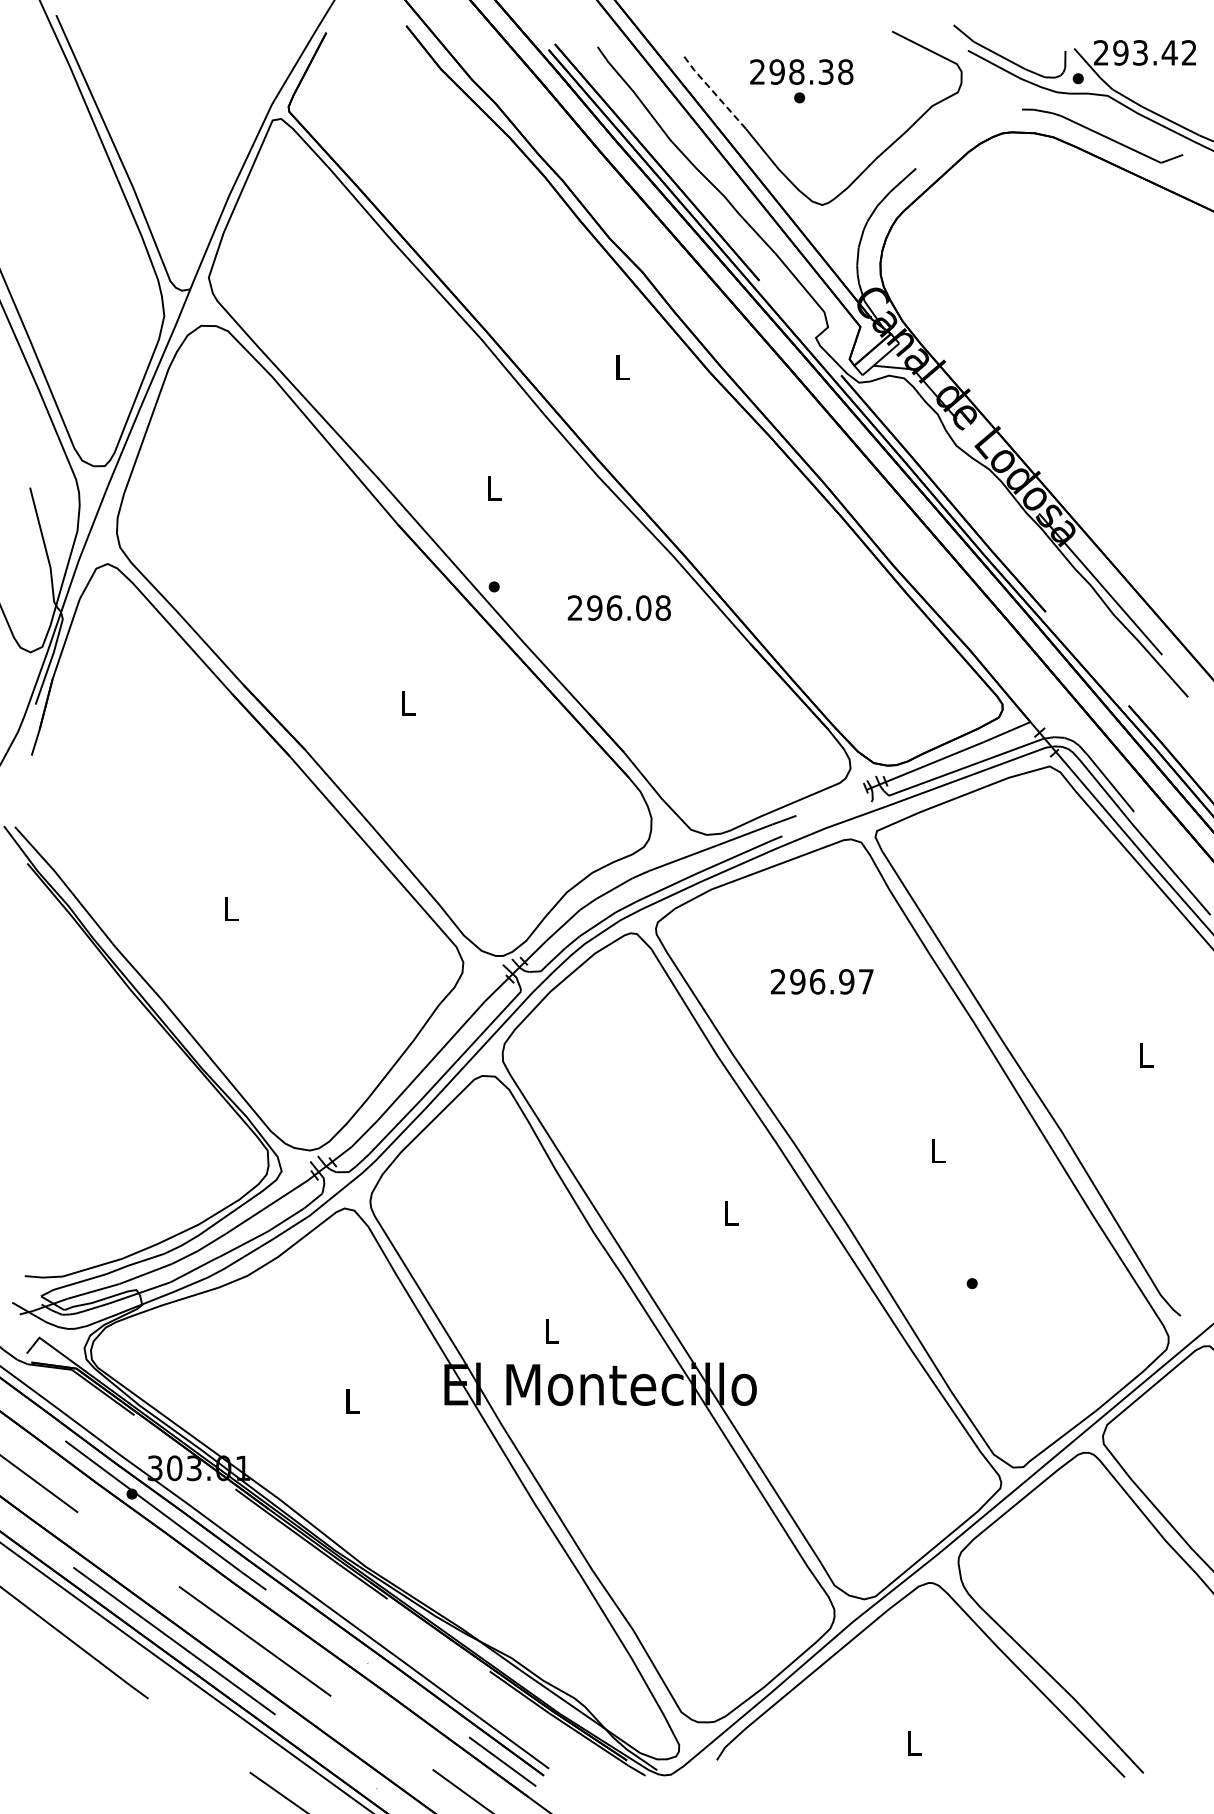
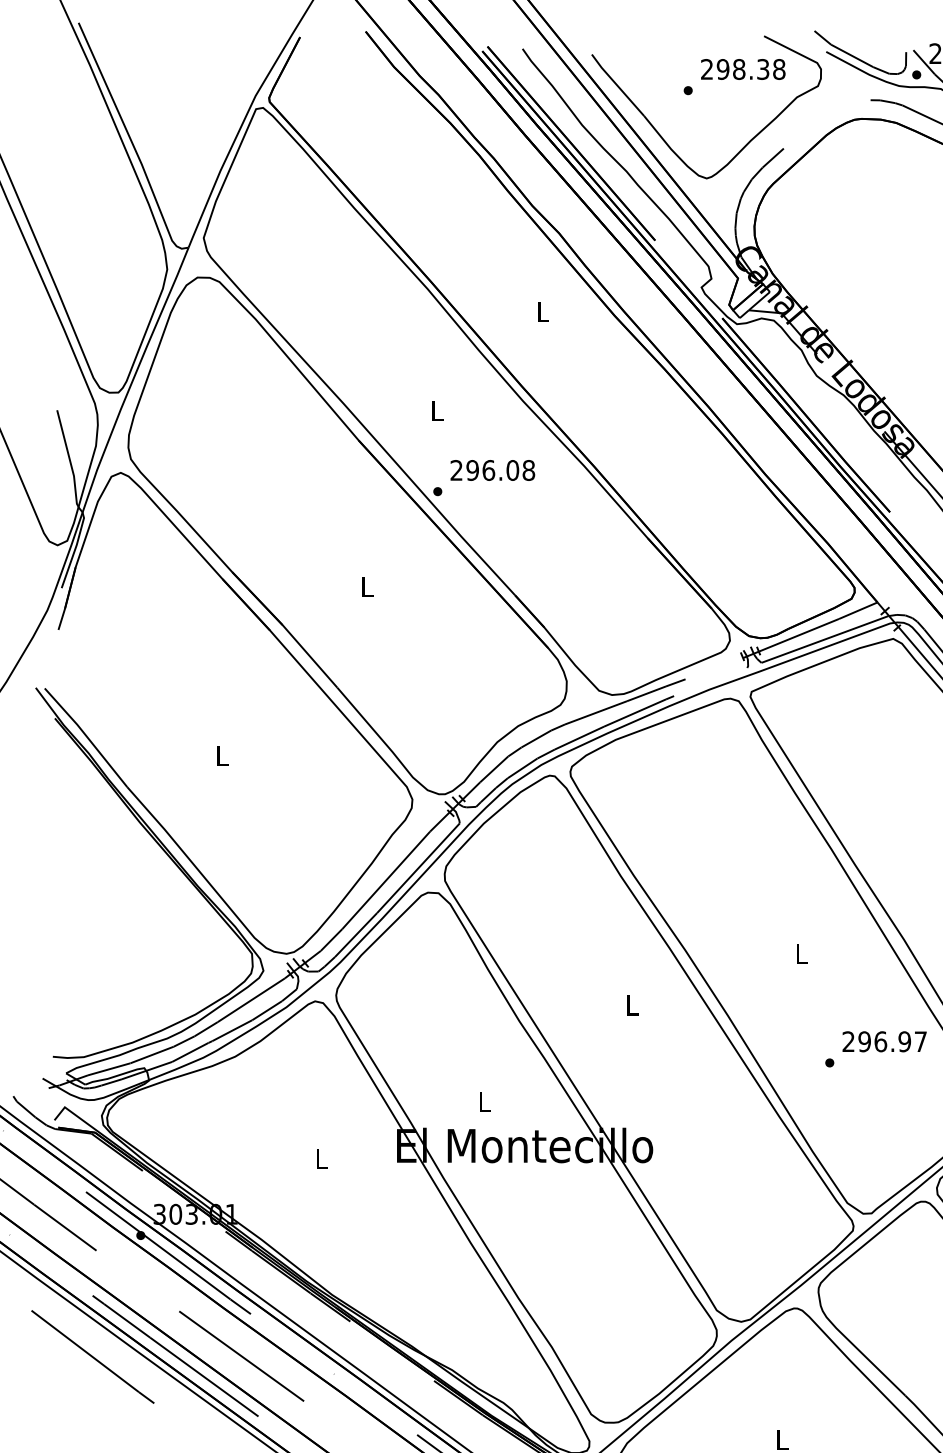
text: (801, 71) -> (743, 69), moved
line: (712, 90) -> (616, 84), dashed -> solid
text: (618, 607) -> (492, 469), moved
text: (822, 981) -> (884, 1041), moved

